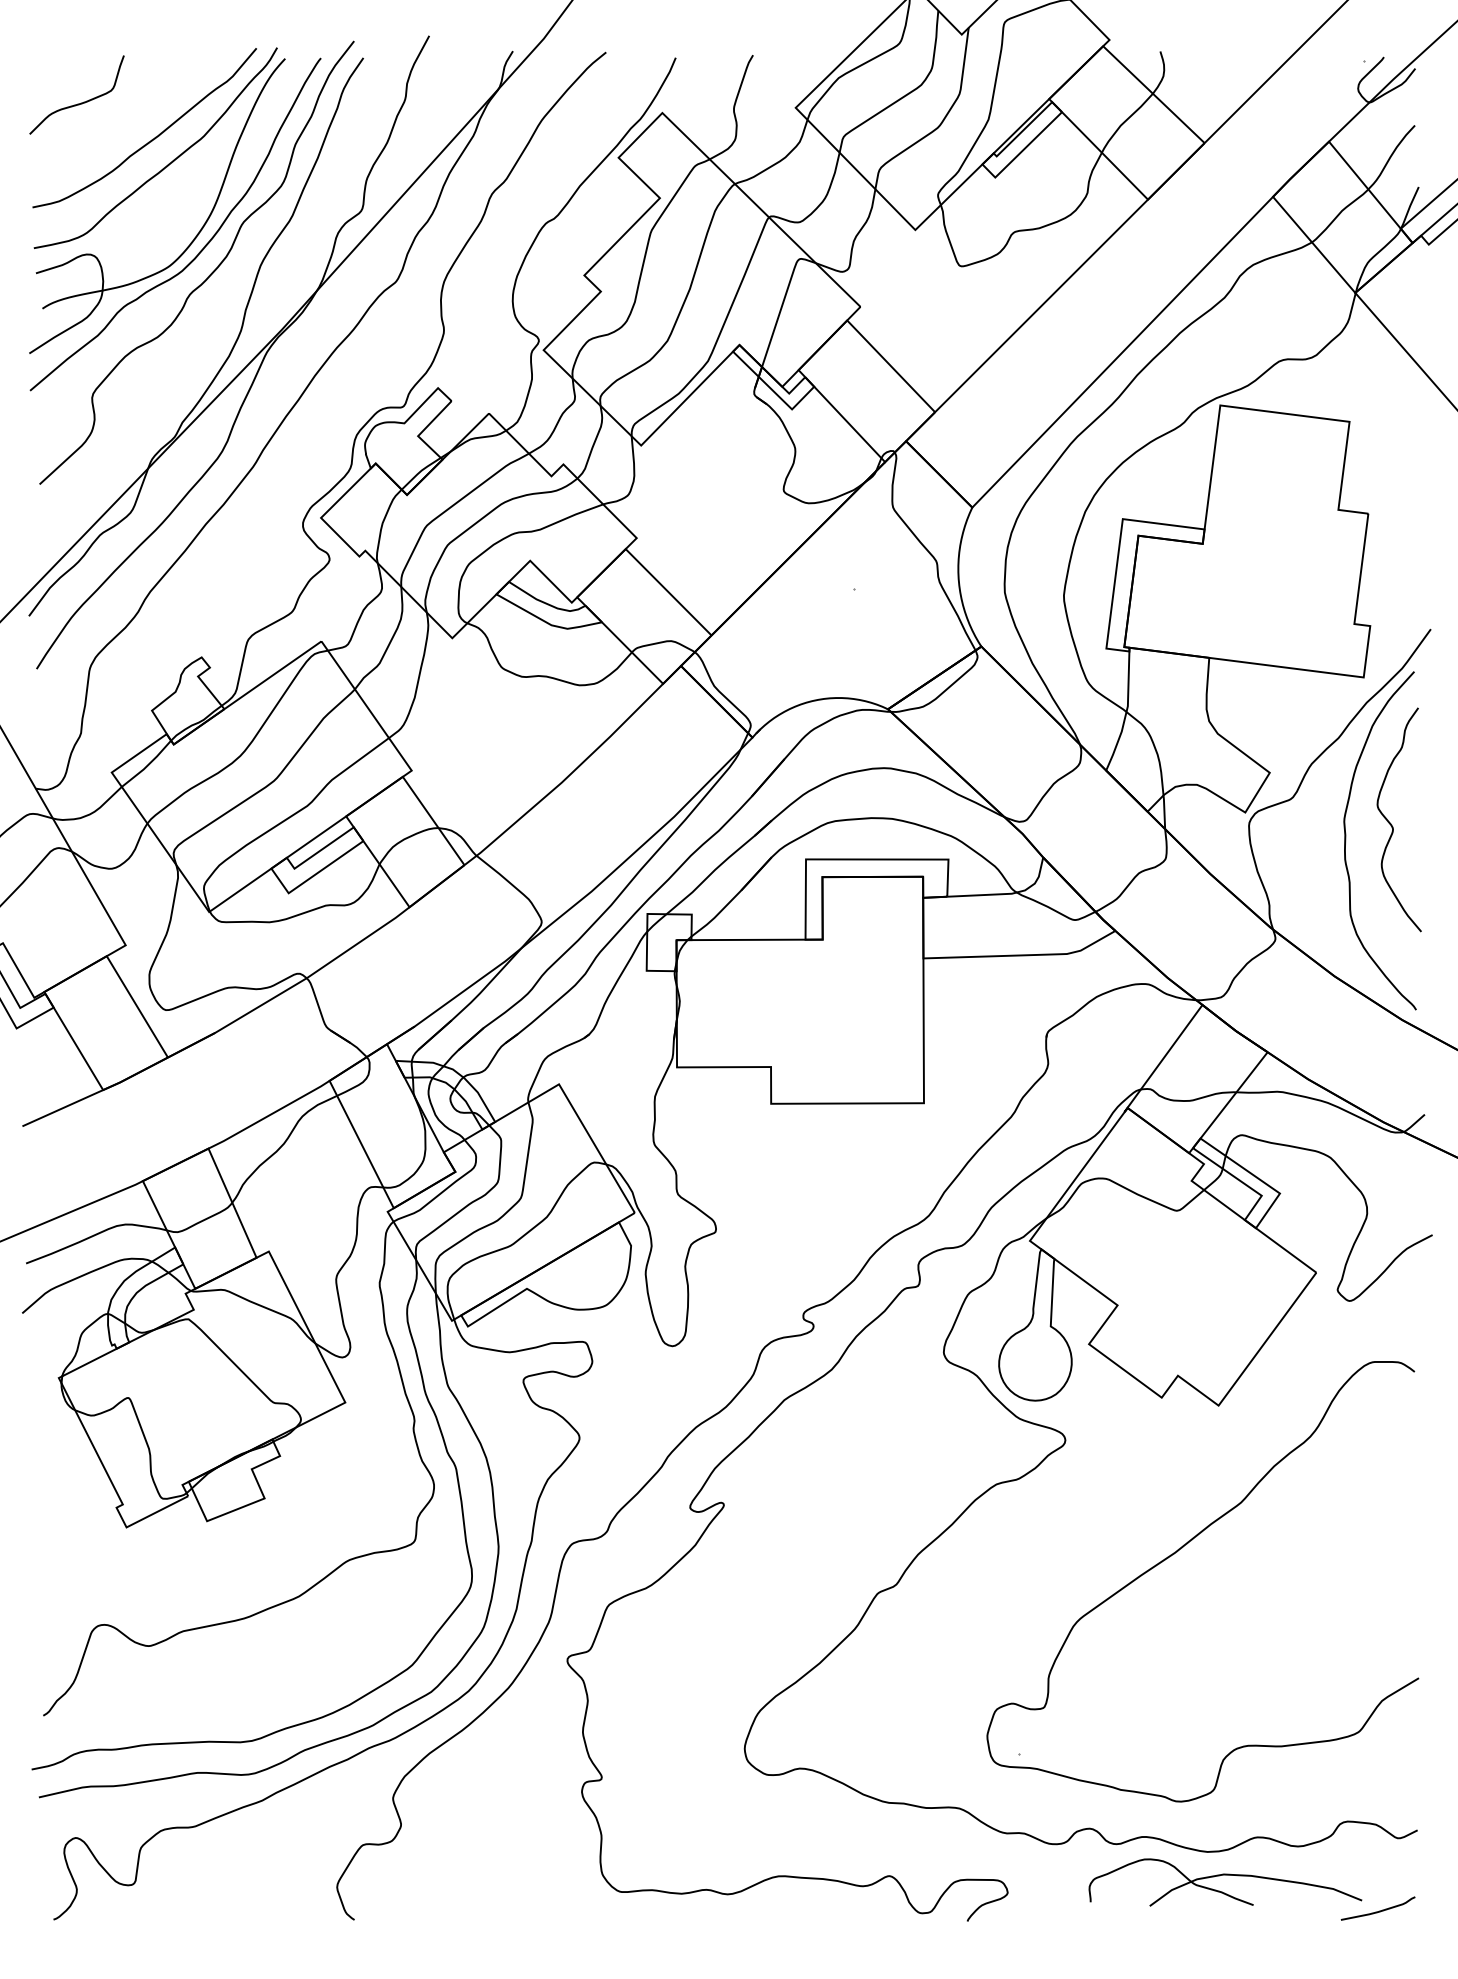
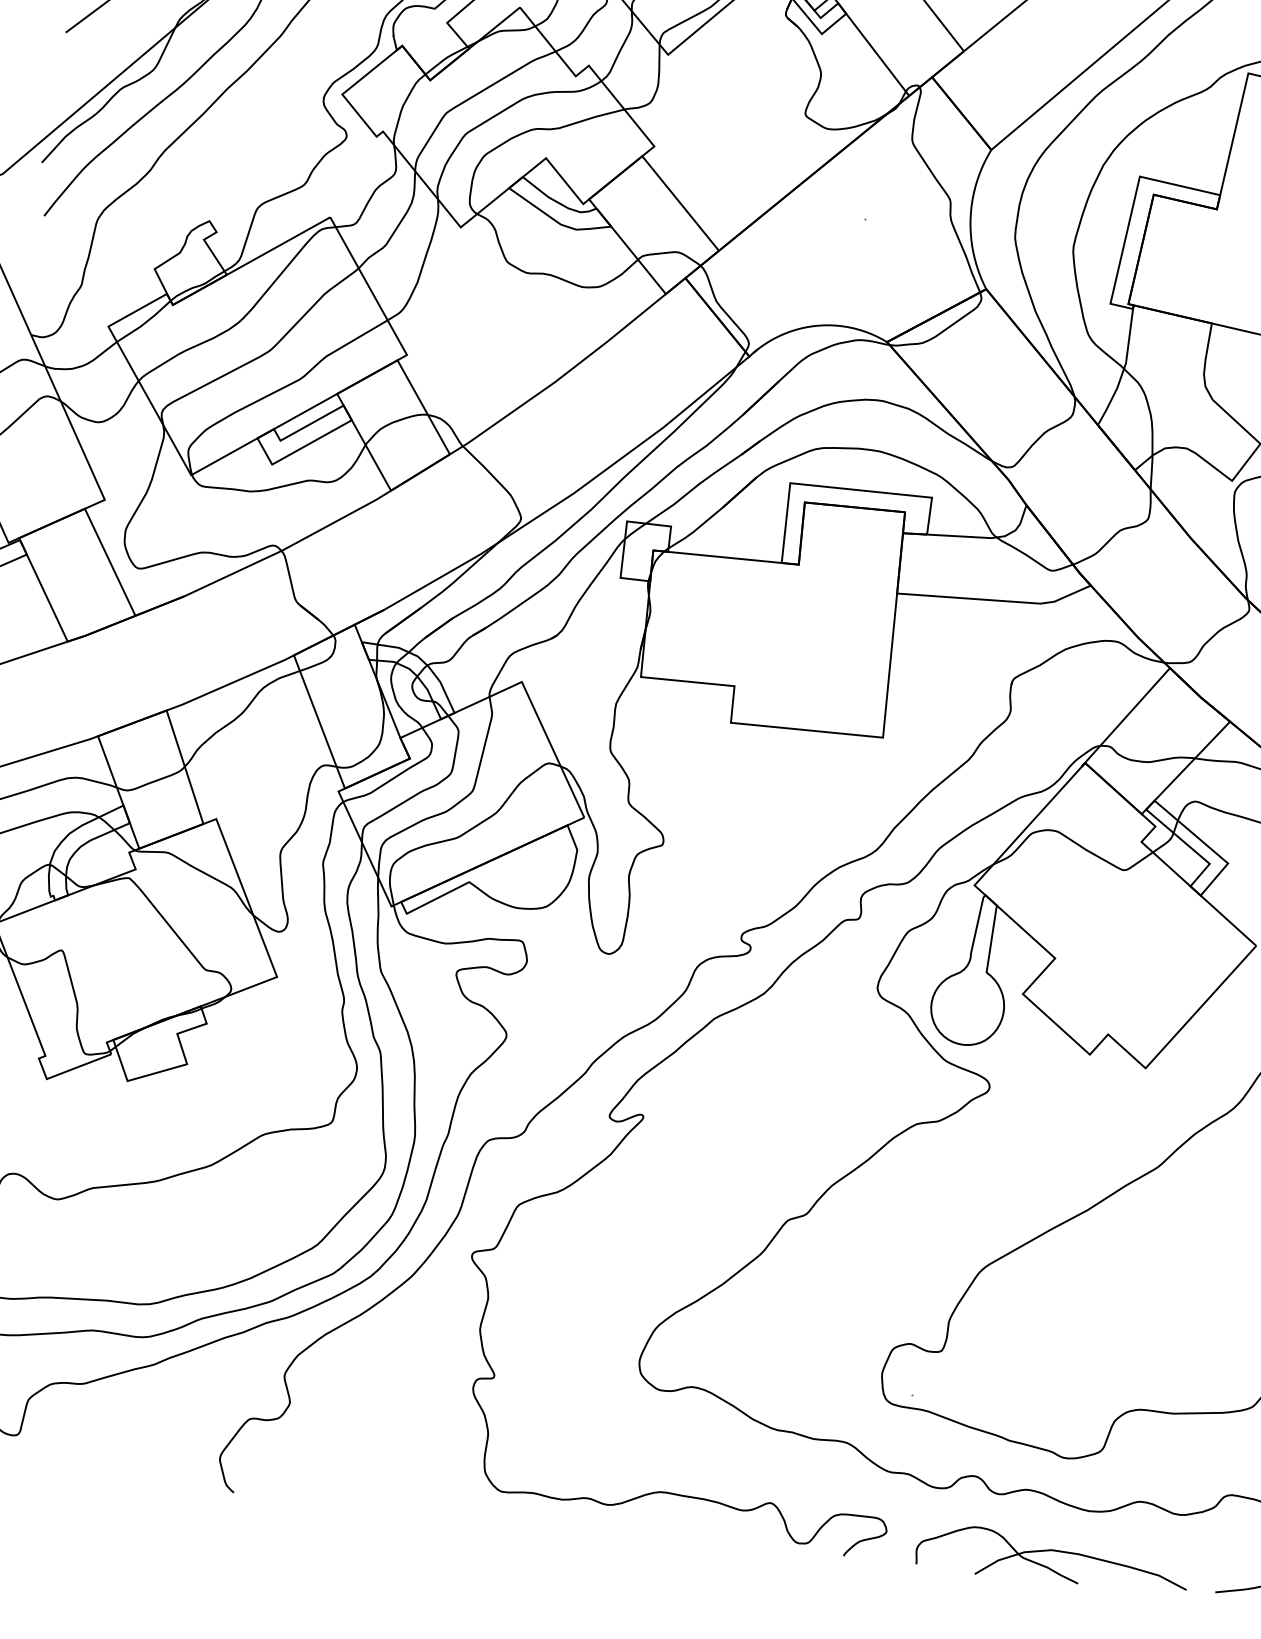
part: (1225, 1875) -> (1053, 1551), moved

